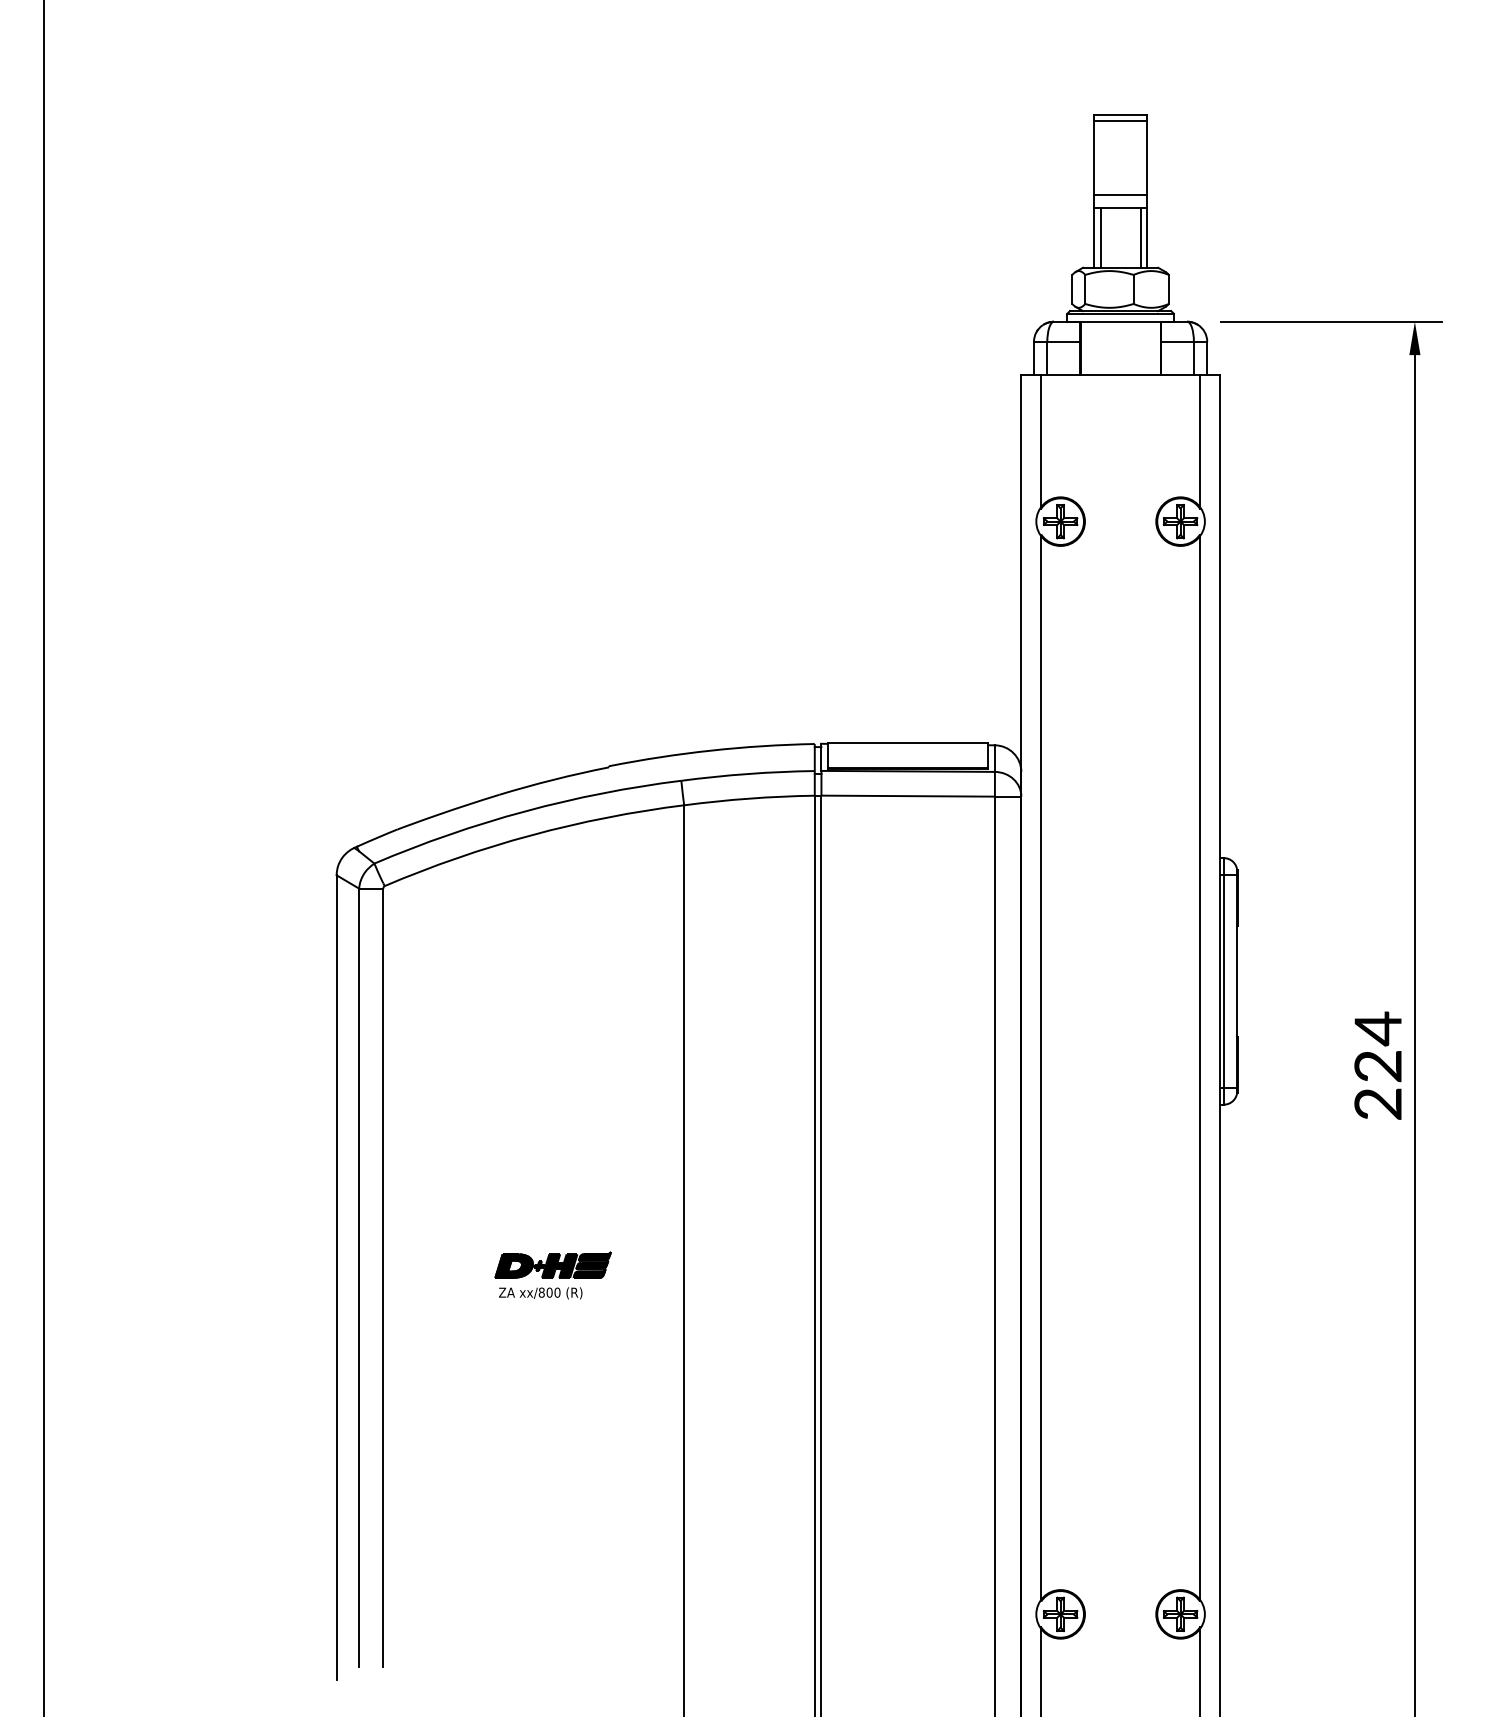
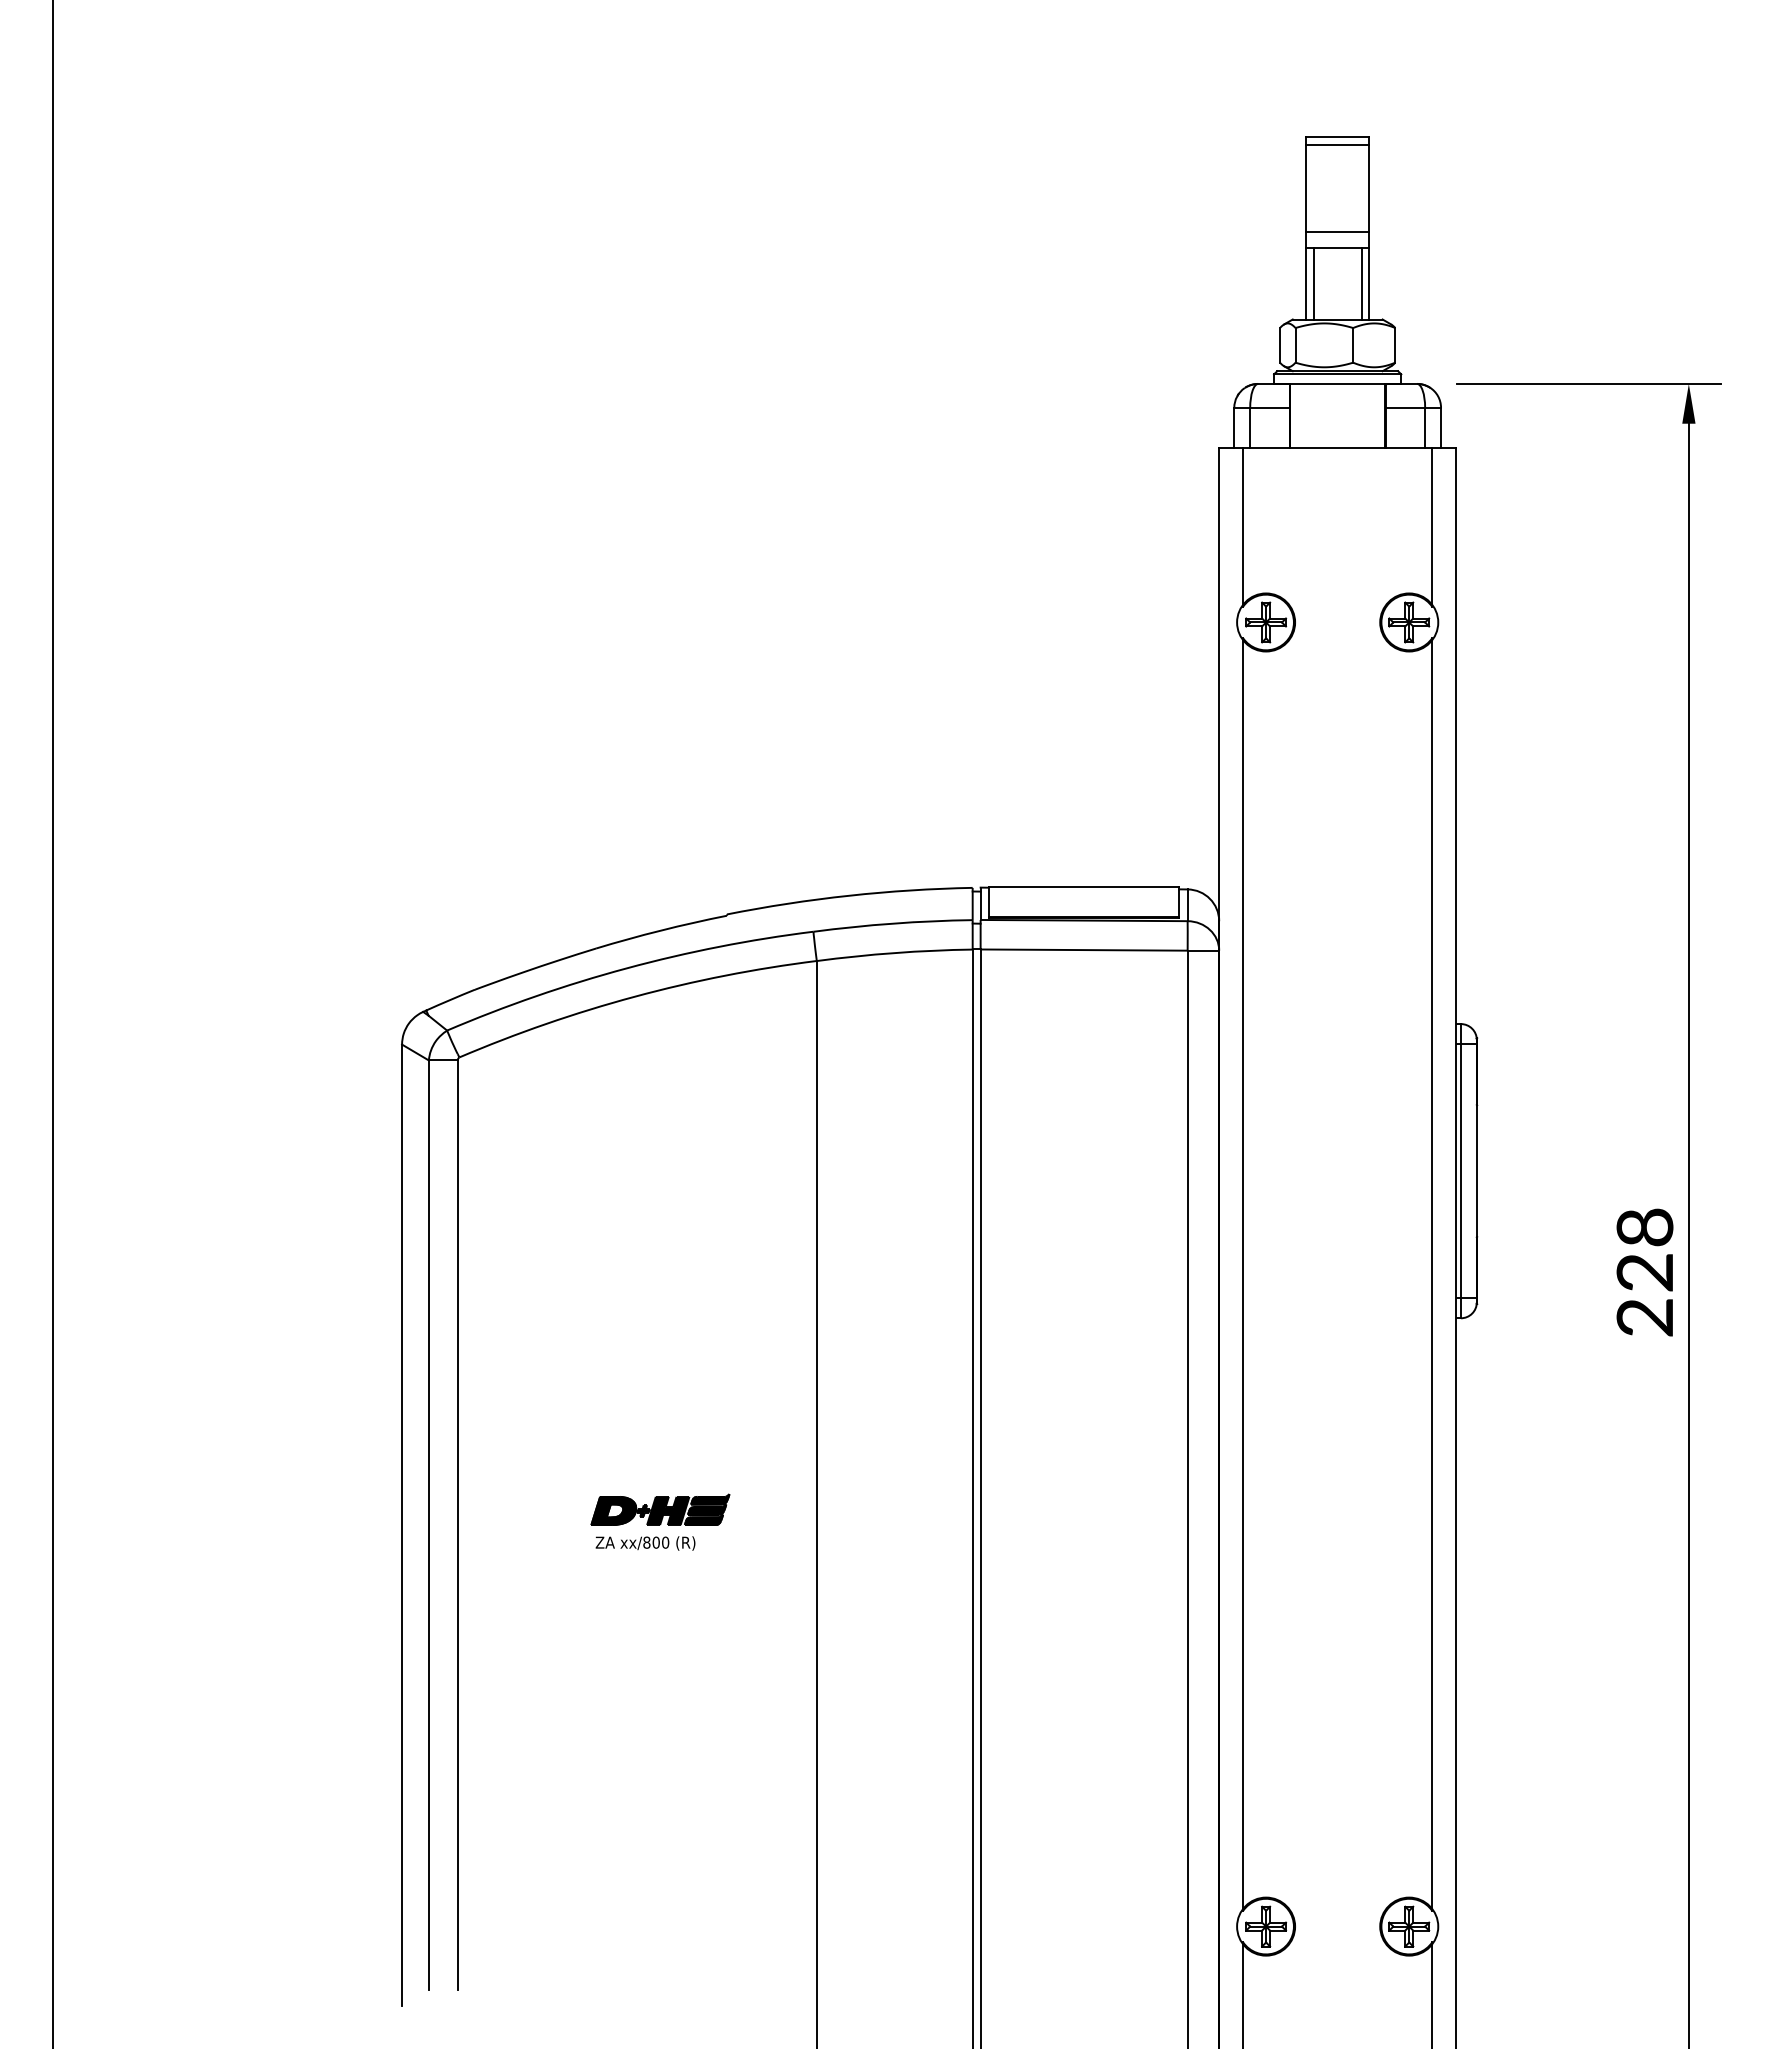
text: (1377, 1028) -> (1644, 1227), 224 -> 228

